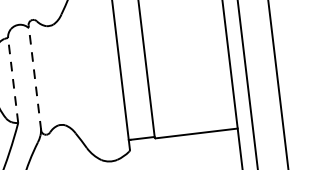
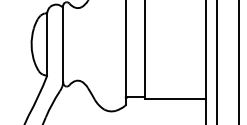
line: (35, 77) -> (63, 44), dashed -> solid
line: (13, 79) -> (47, 43), dashed -> solid

